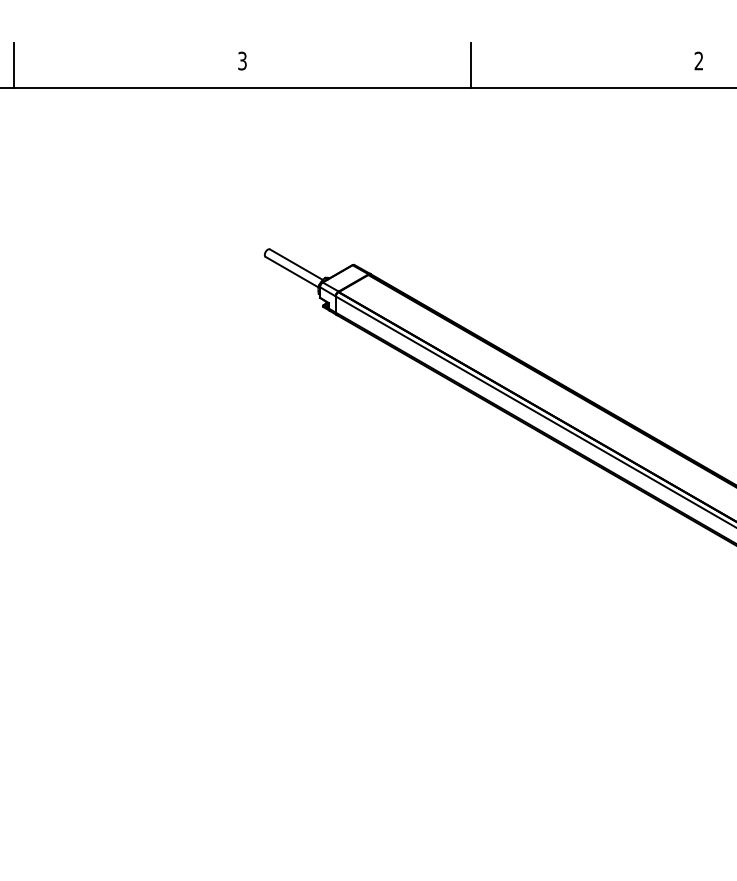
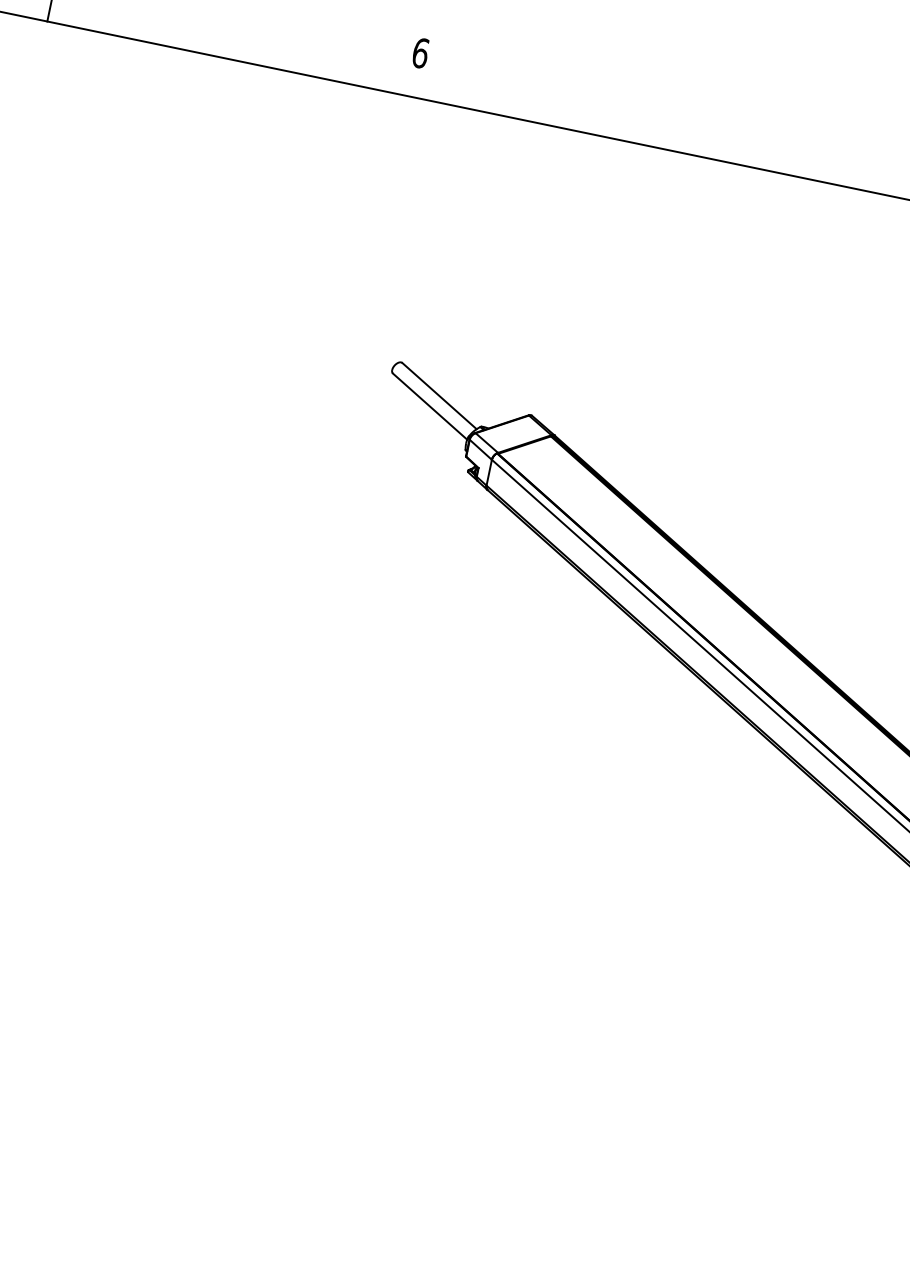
text: (242, 60) -> (420, 52), 3 -> 6
line: (470, 65) -> (783, 135), removed

